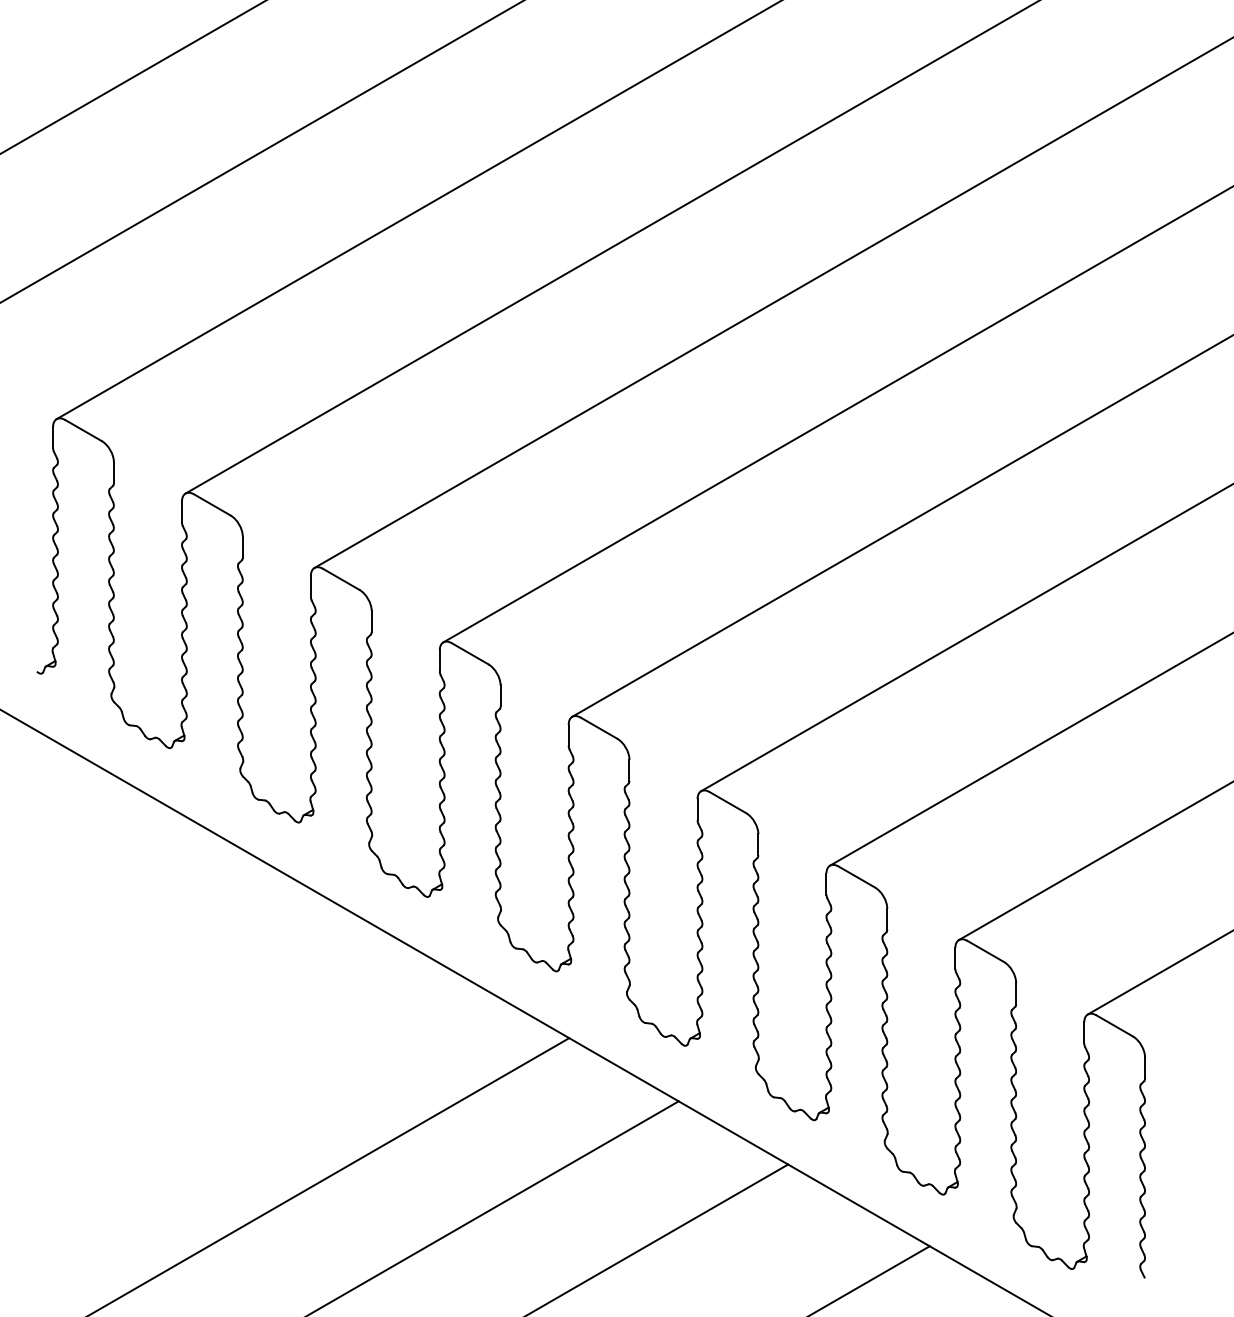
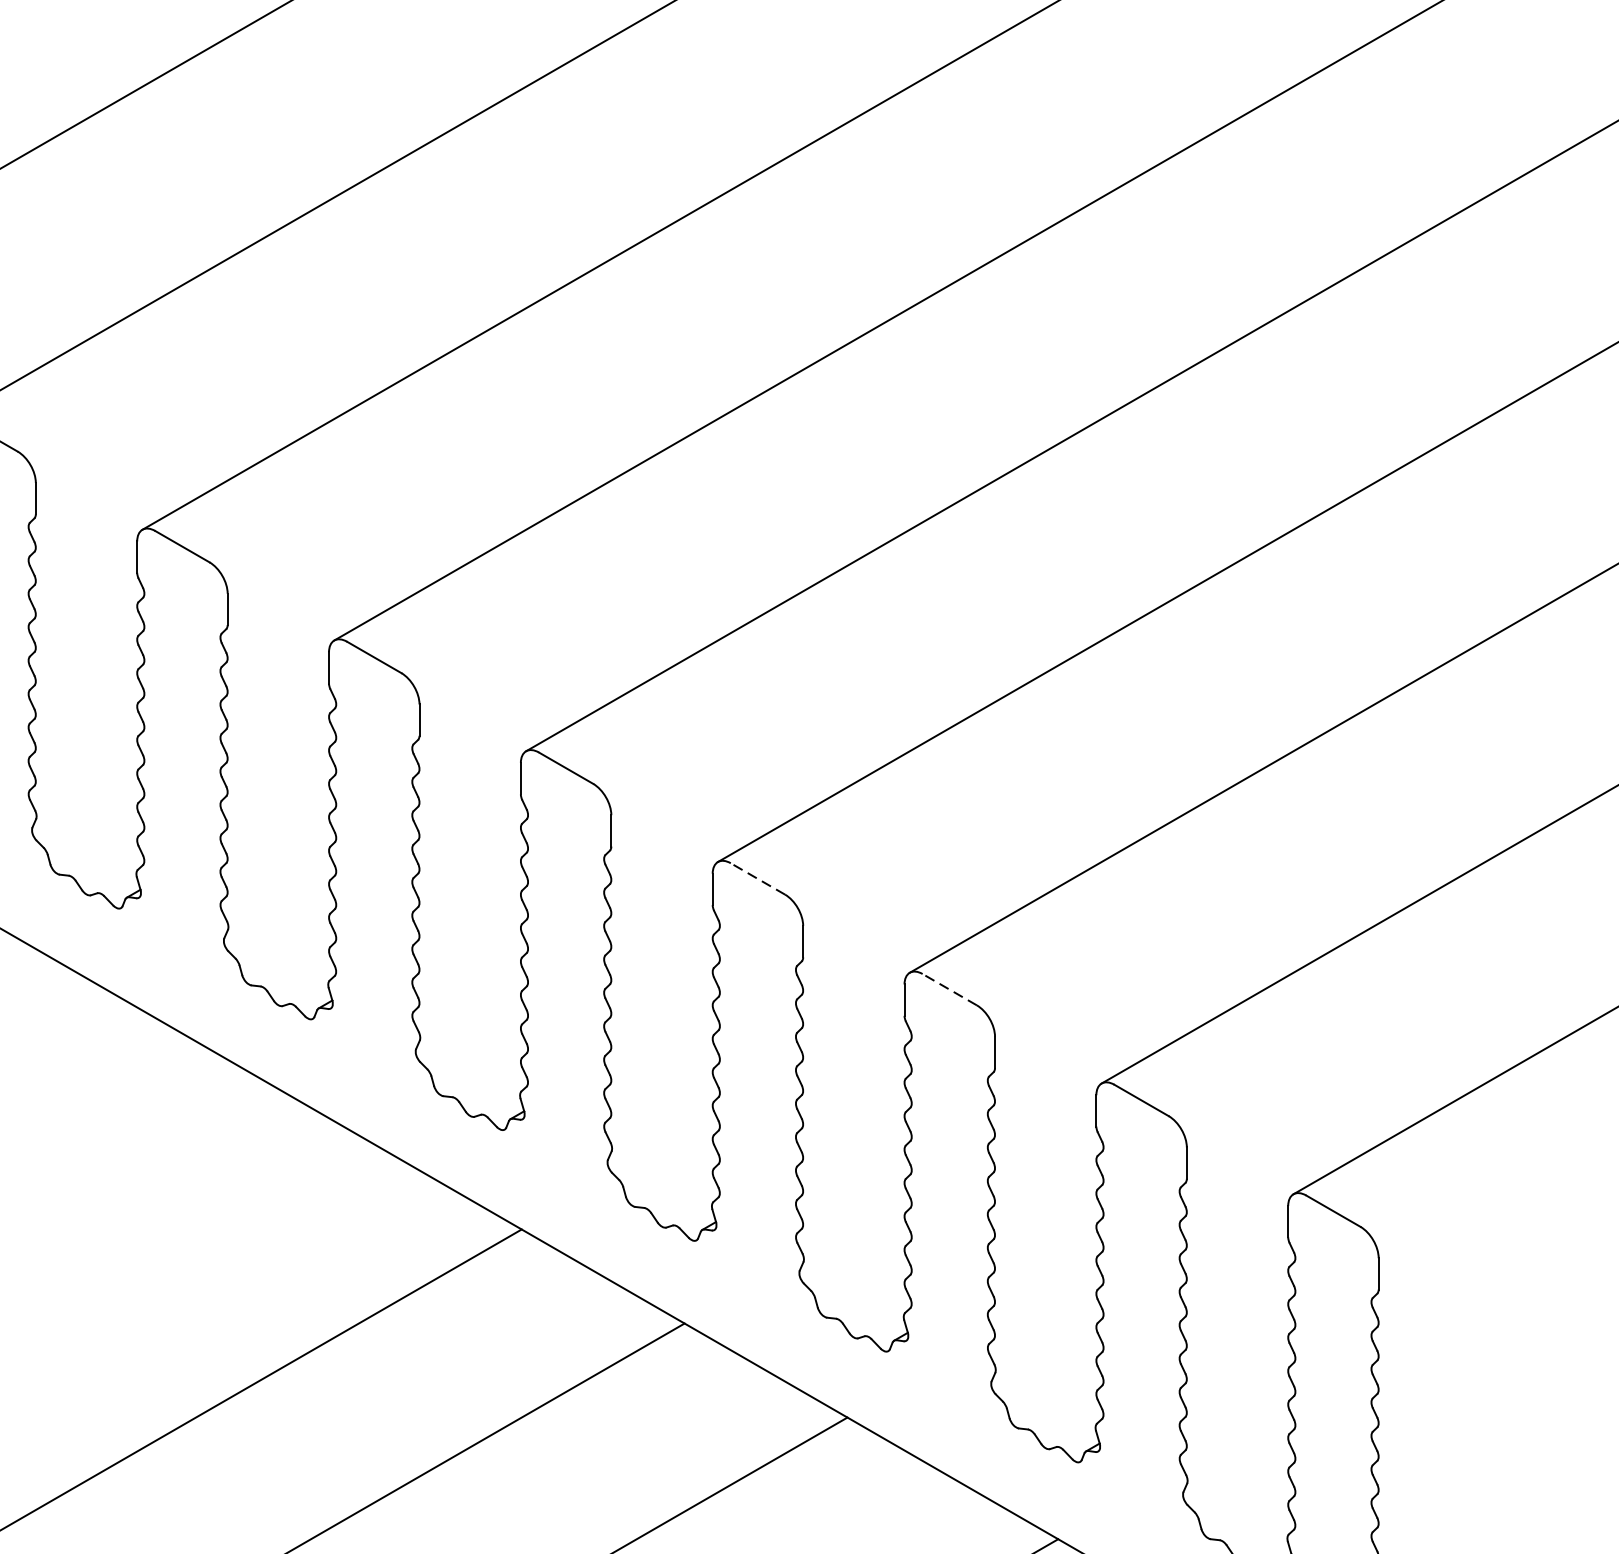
line: (727, 802) -> (757, 878), solid -> dashed
line: (856, 876) -> (949, 988), solid -> dashed

